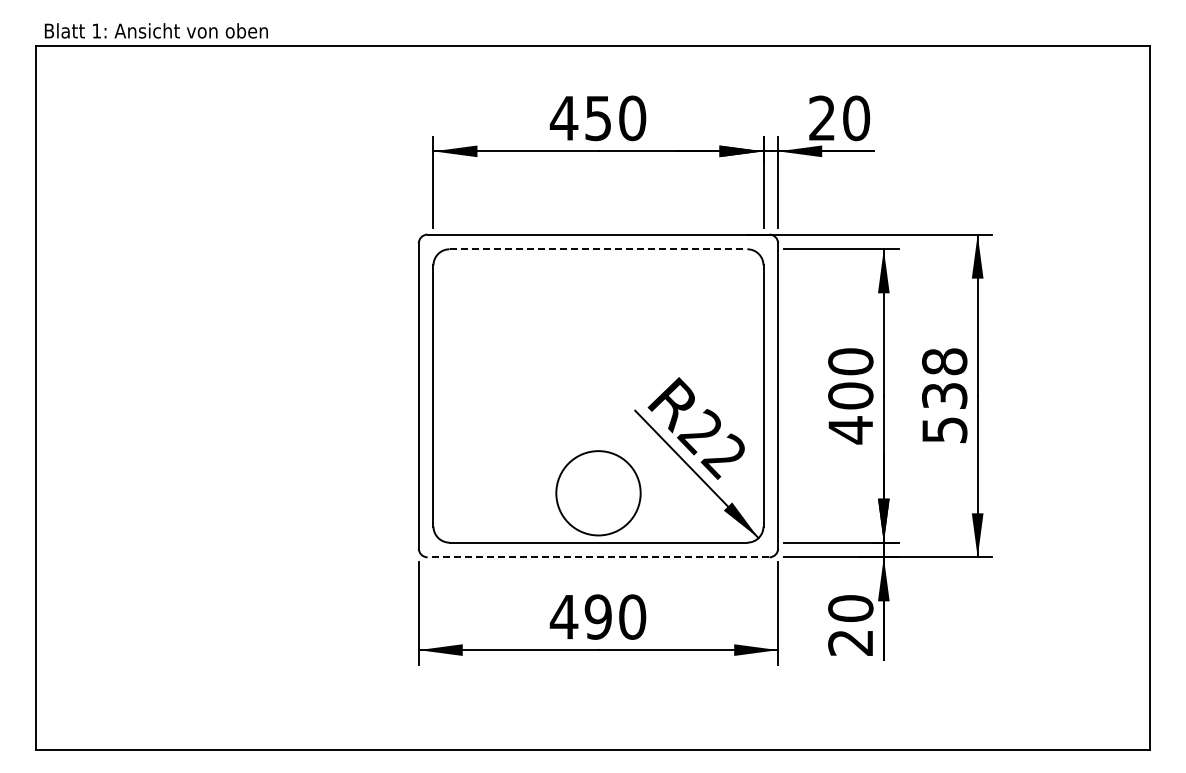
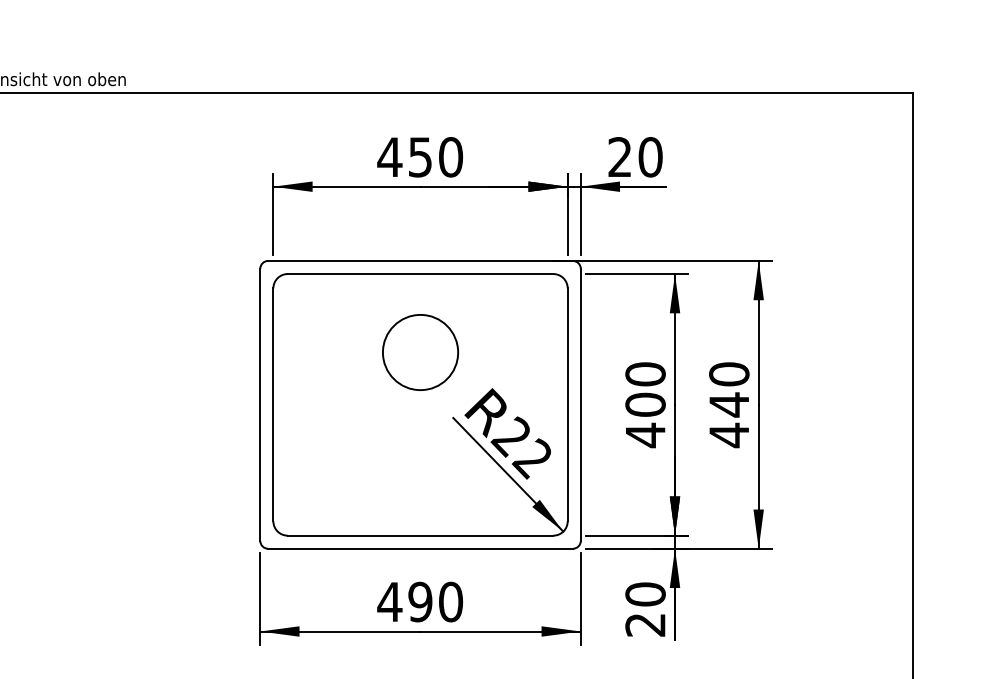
line: (598, 249) -> (420, 274), dashed -> solid
text: (944, 396) -> (729, 405), 538 -> 440
circle: (598, 493) -> (420, 352), moved
line: (598, 557) -> (420, 548), dashed -> solid

